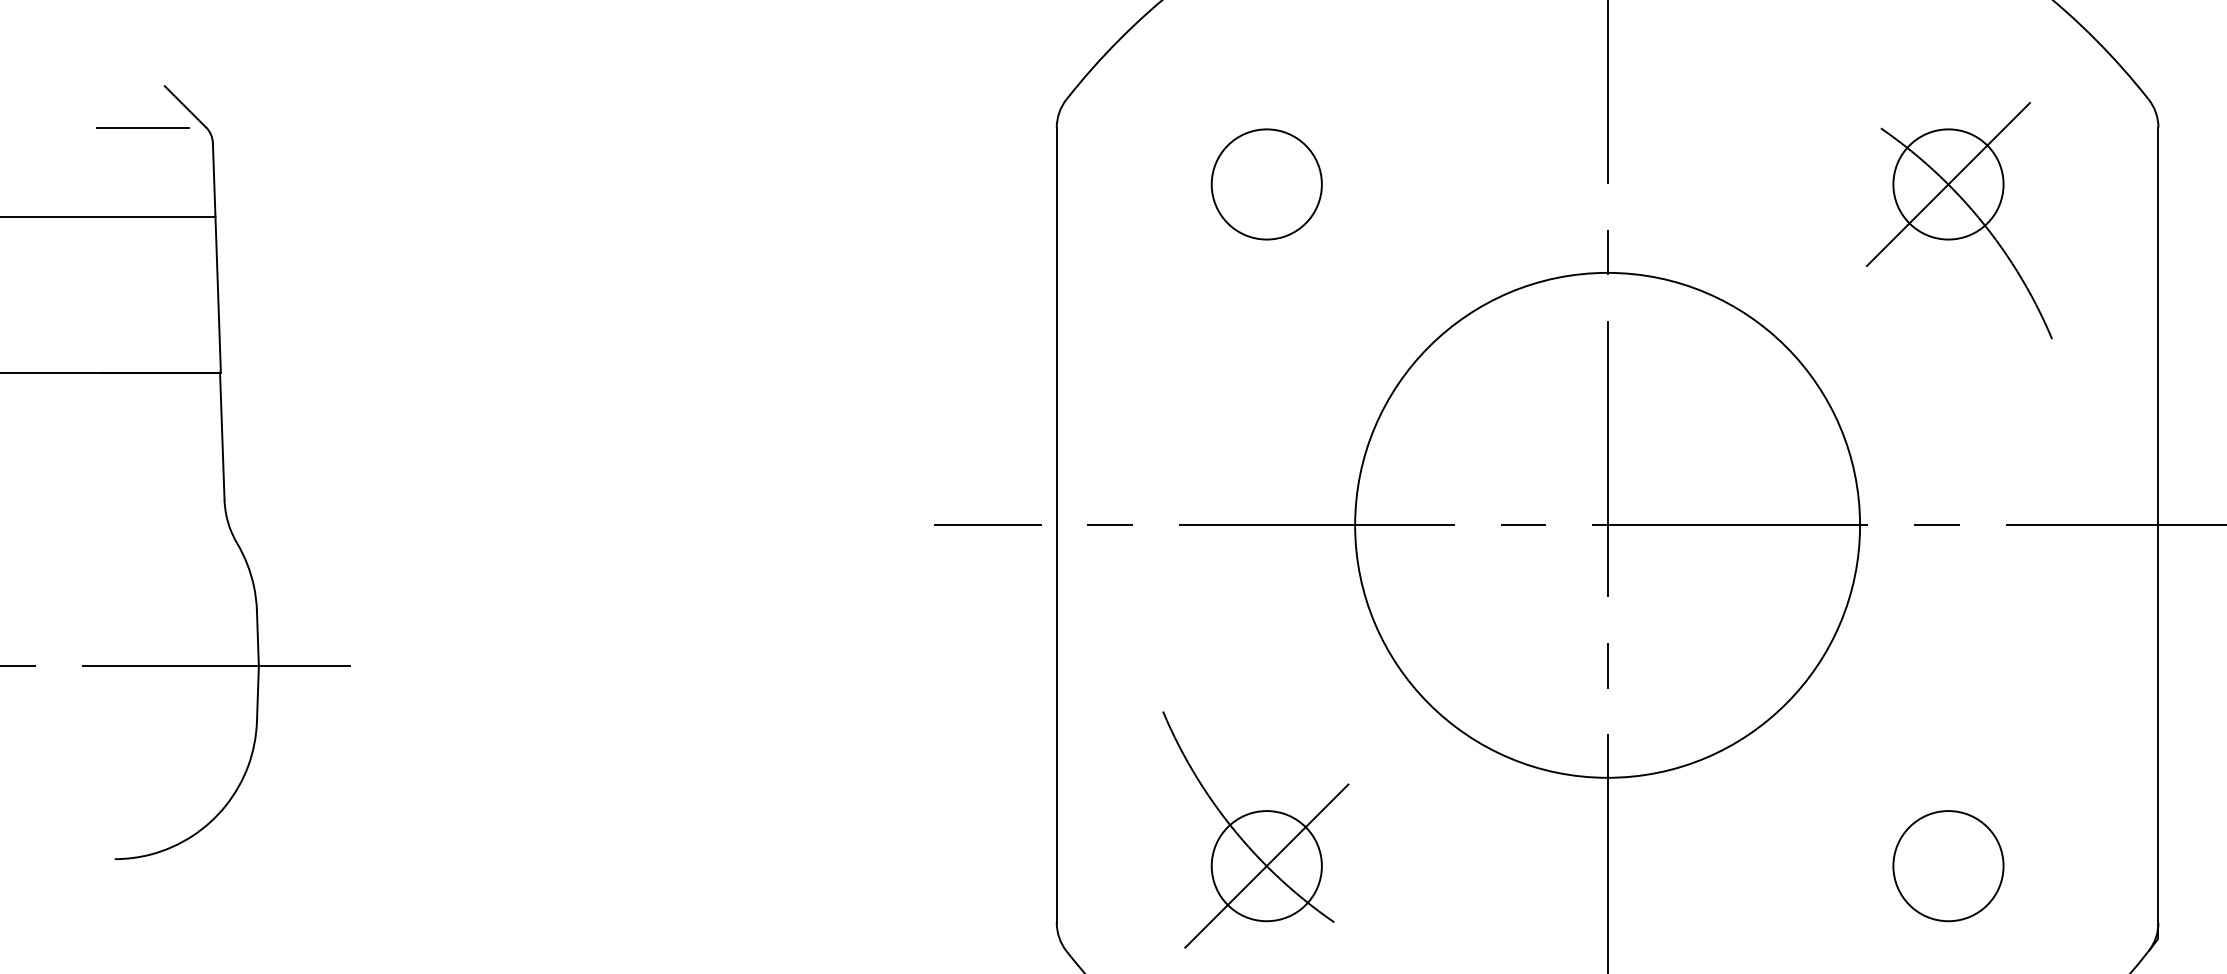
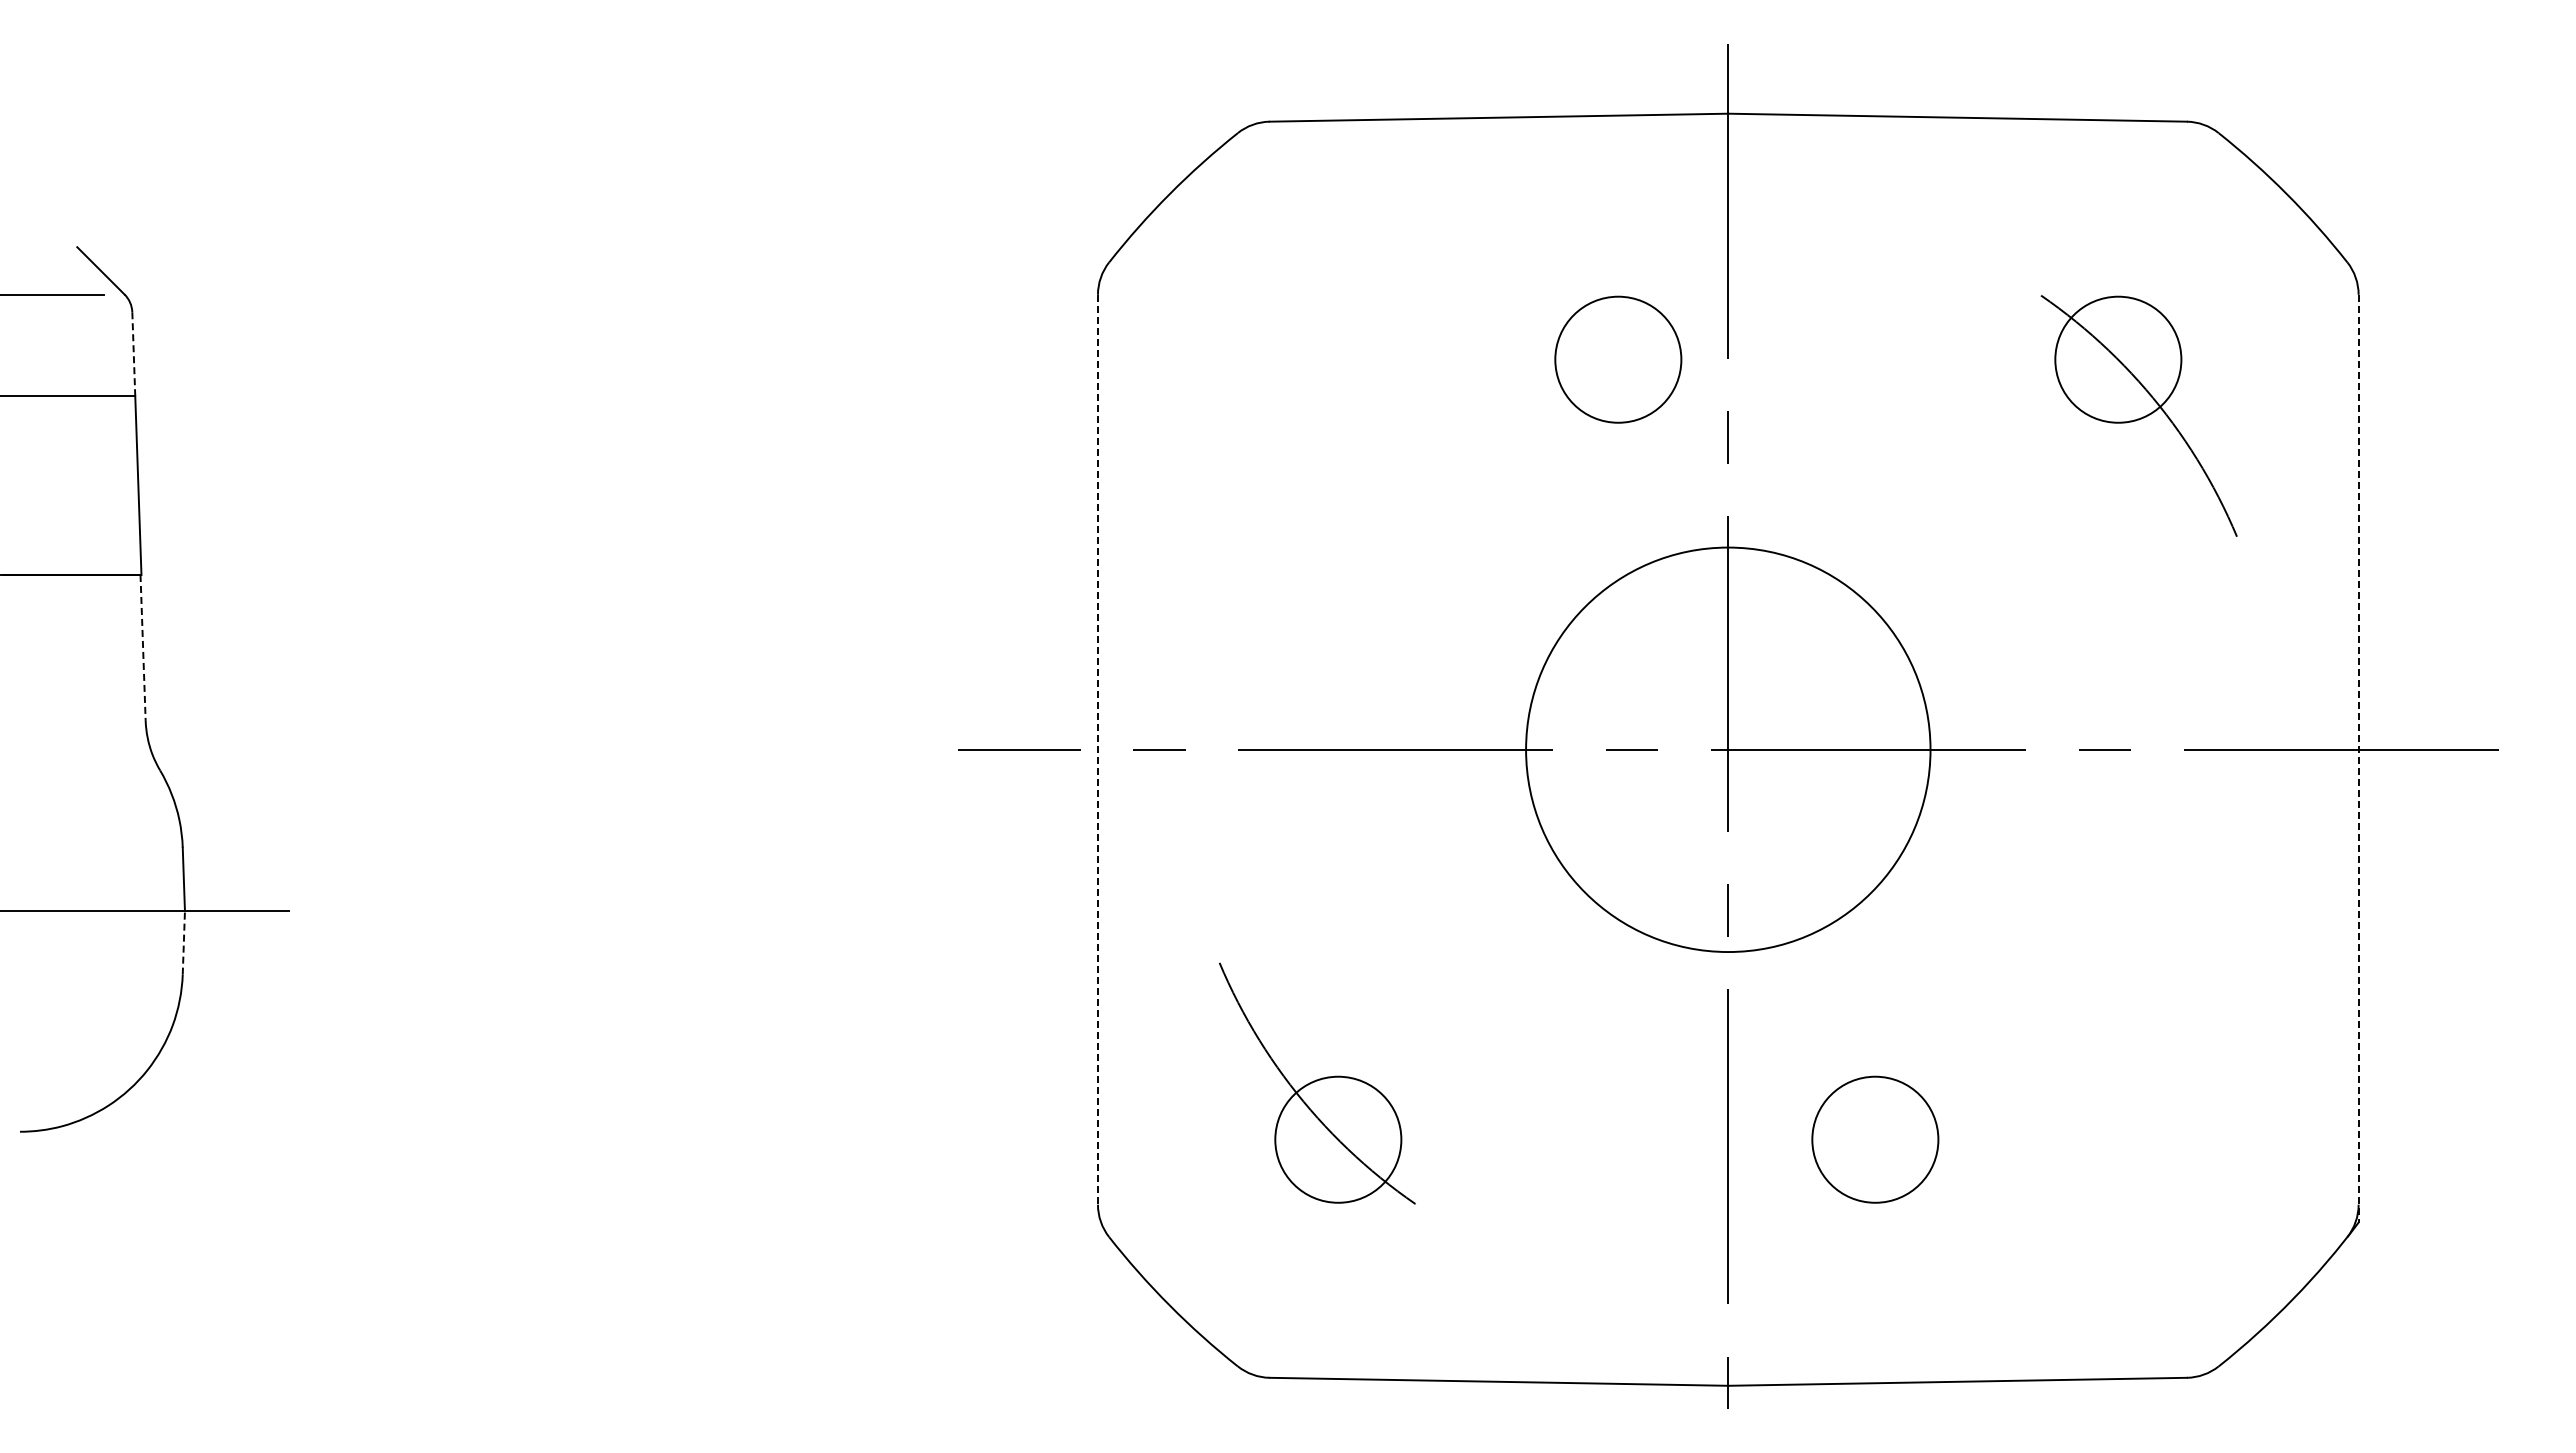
line: (213, 179) -> (133, 354), solid -> dashed
circle: (1266, 184) -> (1618, 359), moved
line: (1948, 184) -> (2118, 359), removed
line: (222, 436) -> (143, 648), solid -> dashed
line: (1056, 525) -> (1097, 749), solid -> dashed
circle: (1607, 525) -> (1728, 749), size x0.7
line: (2158, 532) -> (2358, 758), solid -> dashed
line: (257, 693) -> (183, 942), solid -> dashed
line: (1266, 865) -> (1338, 1139), removed
circle: (1948, 865) -> (1875, 1139), moved

